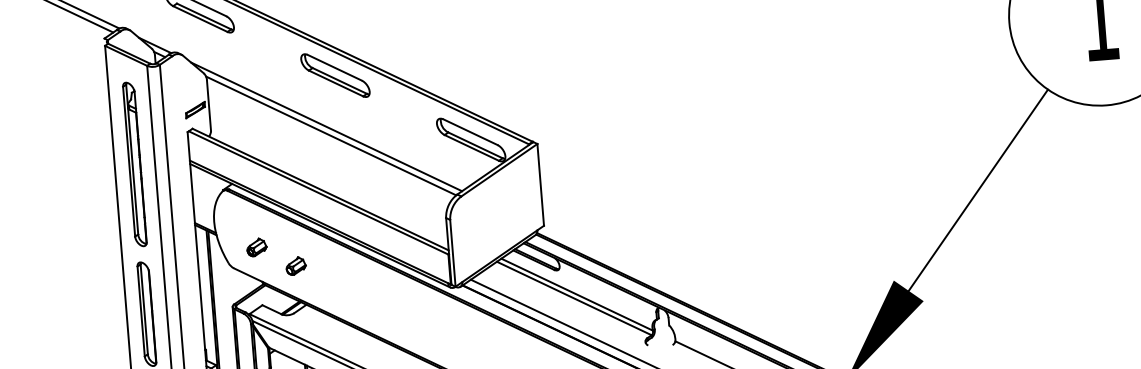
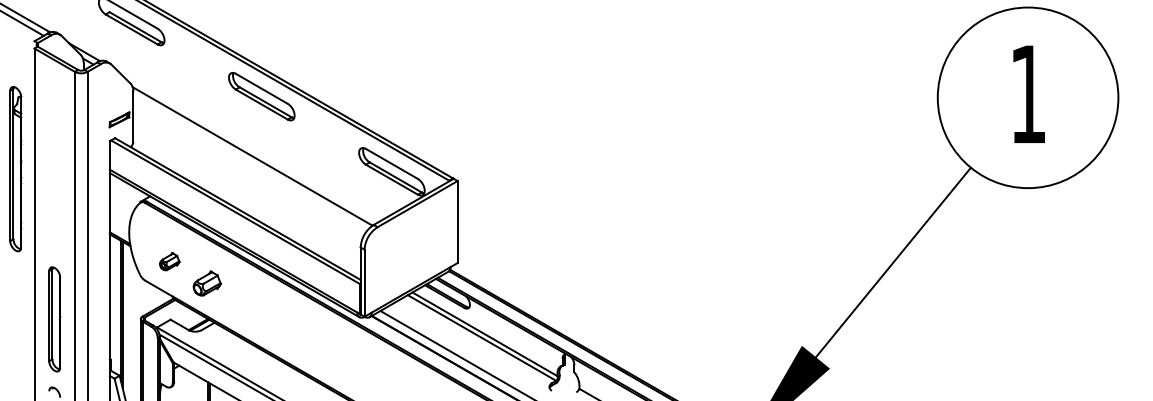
line: (326, 127) -> (248, 147), removed
part: (134, 164) -> (15, 169), moved
part: (296, 265) -> (207, 282), size x1.4

